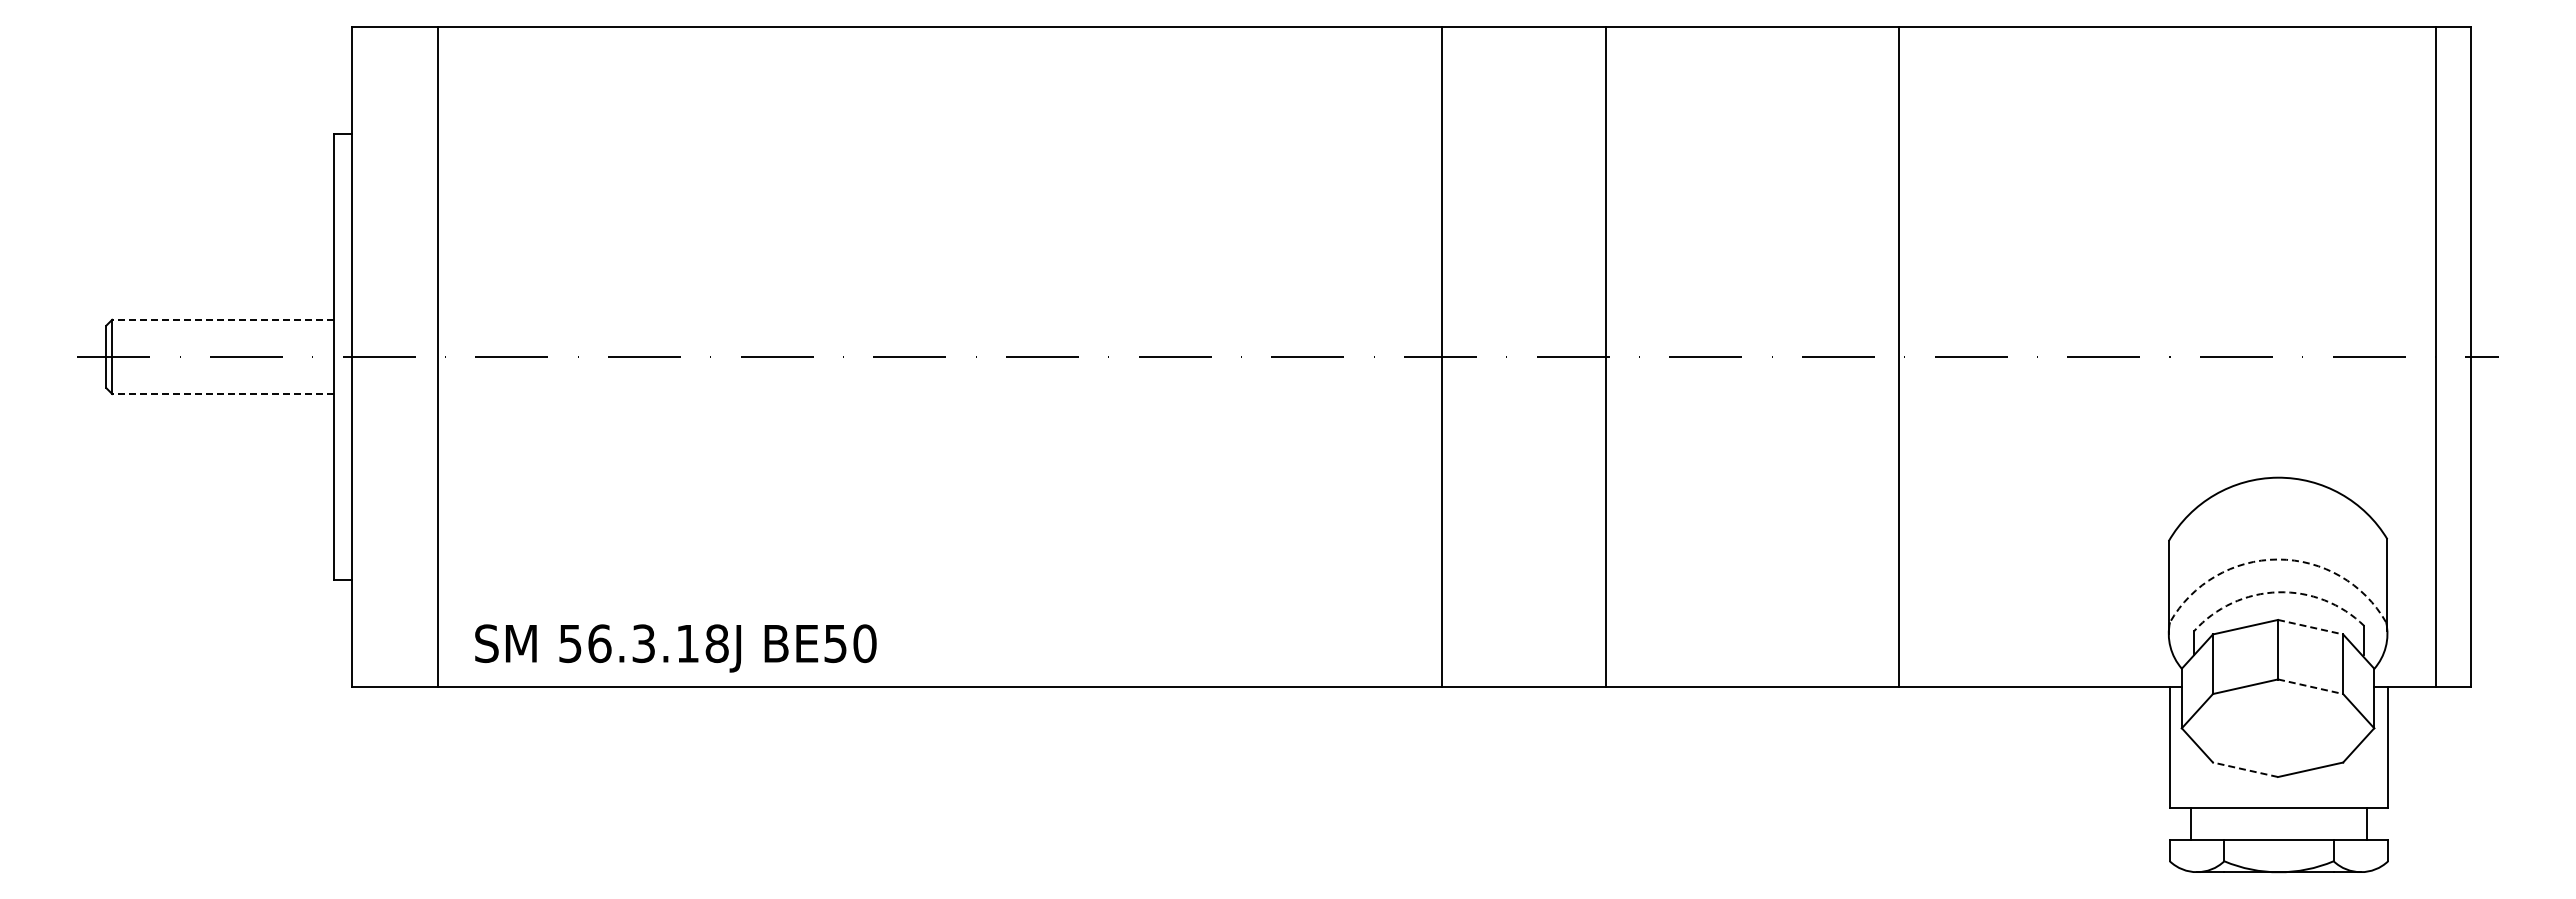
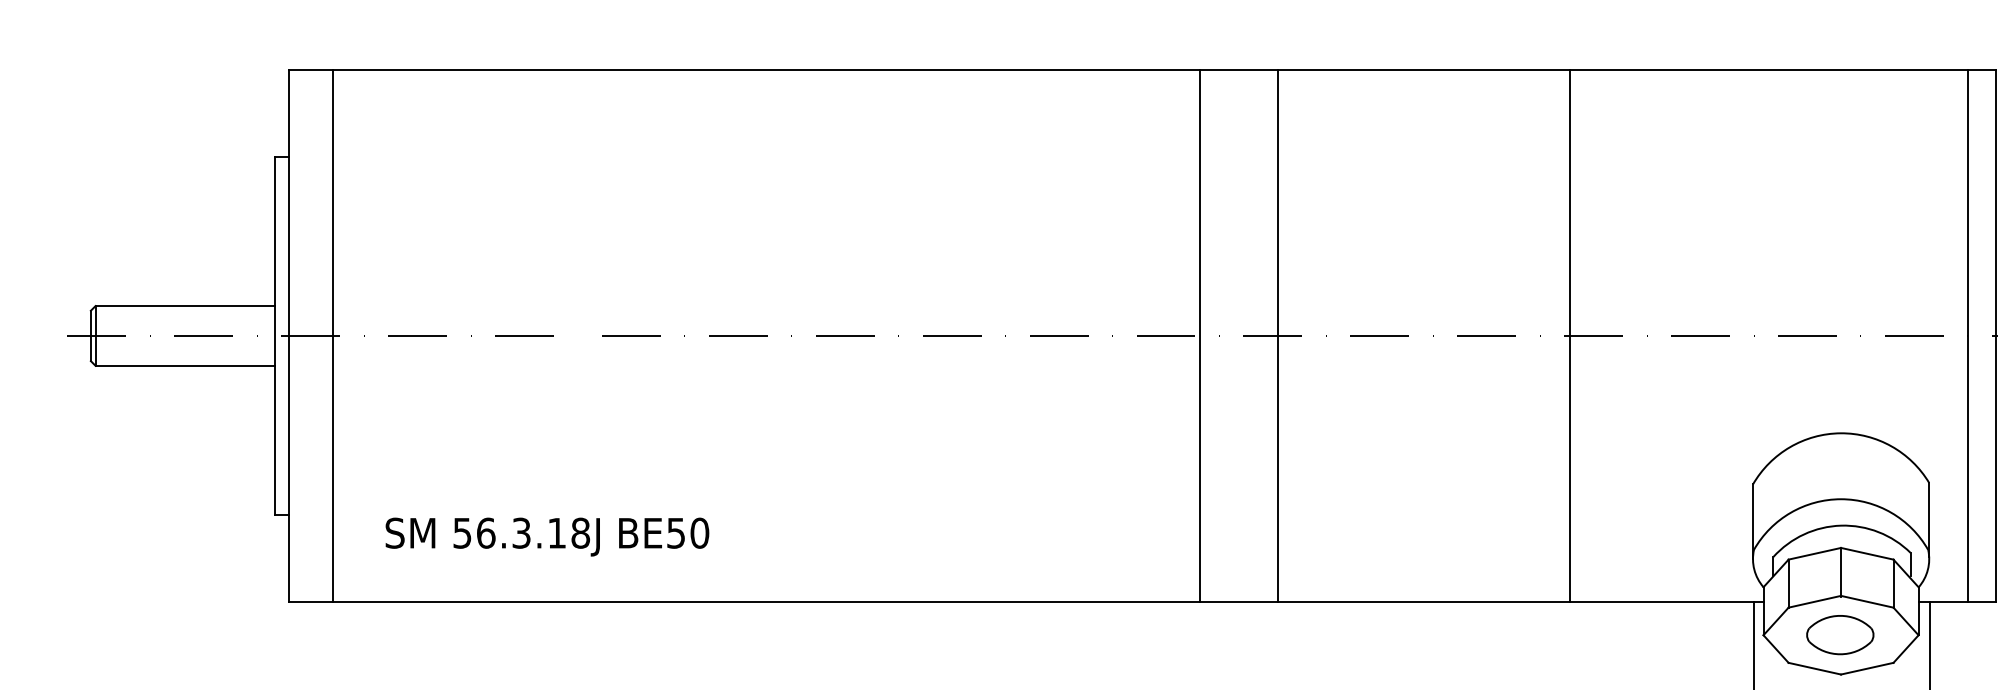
line: (222, 319) -> (184, 305), dashed -> solid
line: (437, 356) -> (332, 335), moved
line: (1442, 356) -> (1199, 335), moved
line: (1606, 356) -> (1278, 335), moved
line: (1899, 356) -> (1569, 335), moved
line: (222, 394) -> (184, 366), dashed -> solid
arc: (2278, 559) -> (1841, 499), dashed -> solid
arc: (2278, 592) -> (1841, 525), dashed -> solid
line: (2311, 627) -> (1868, 554), dashed -> solid
text: (675, 648) -> (547, 537), moved
line: (2311, 686) -> (1868, 601), dashed -> solid
part: (2277, 727) -> (1840, 634), added
line: (2245, 769) -> (1814, 668), dashed -> solid

